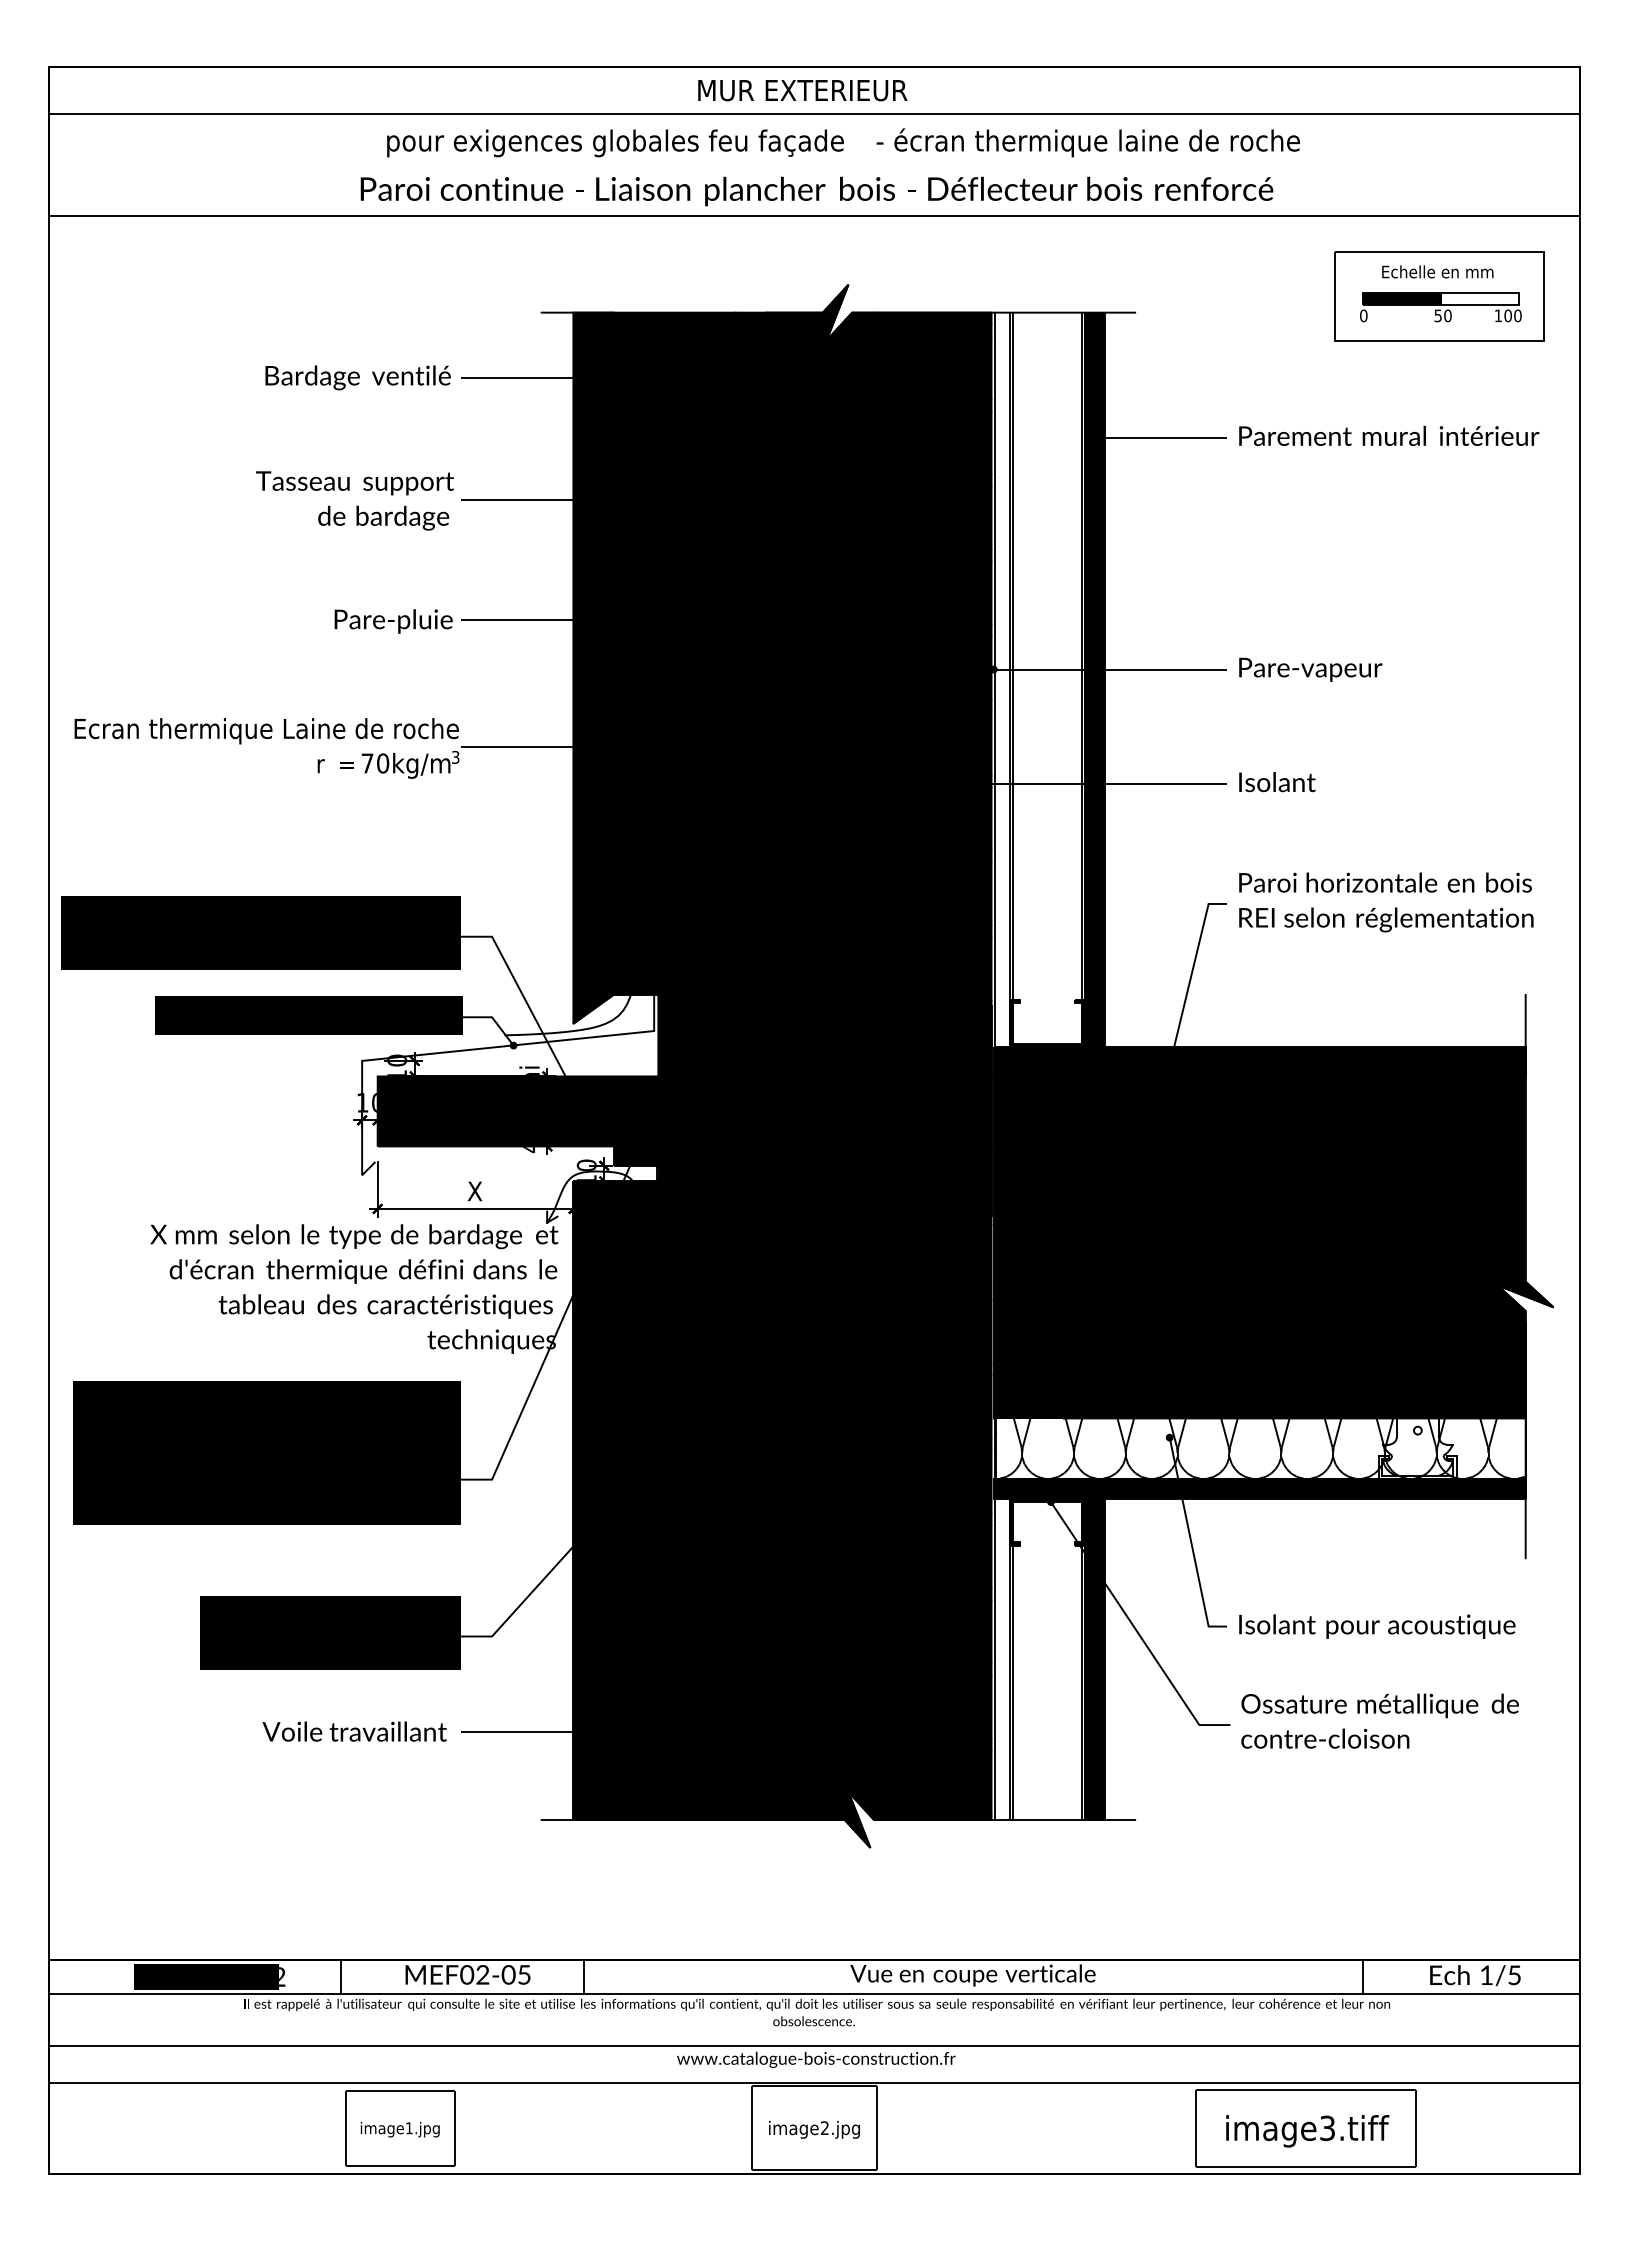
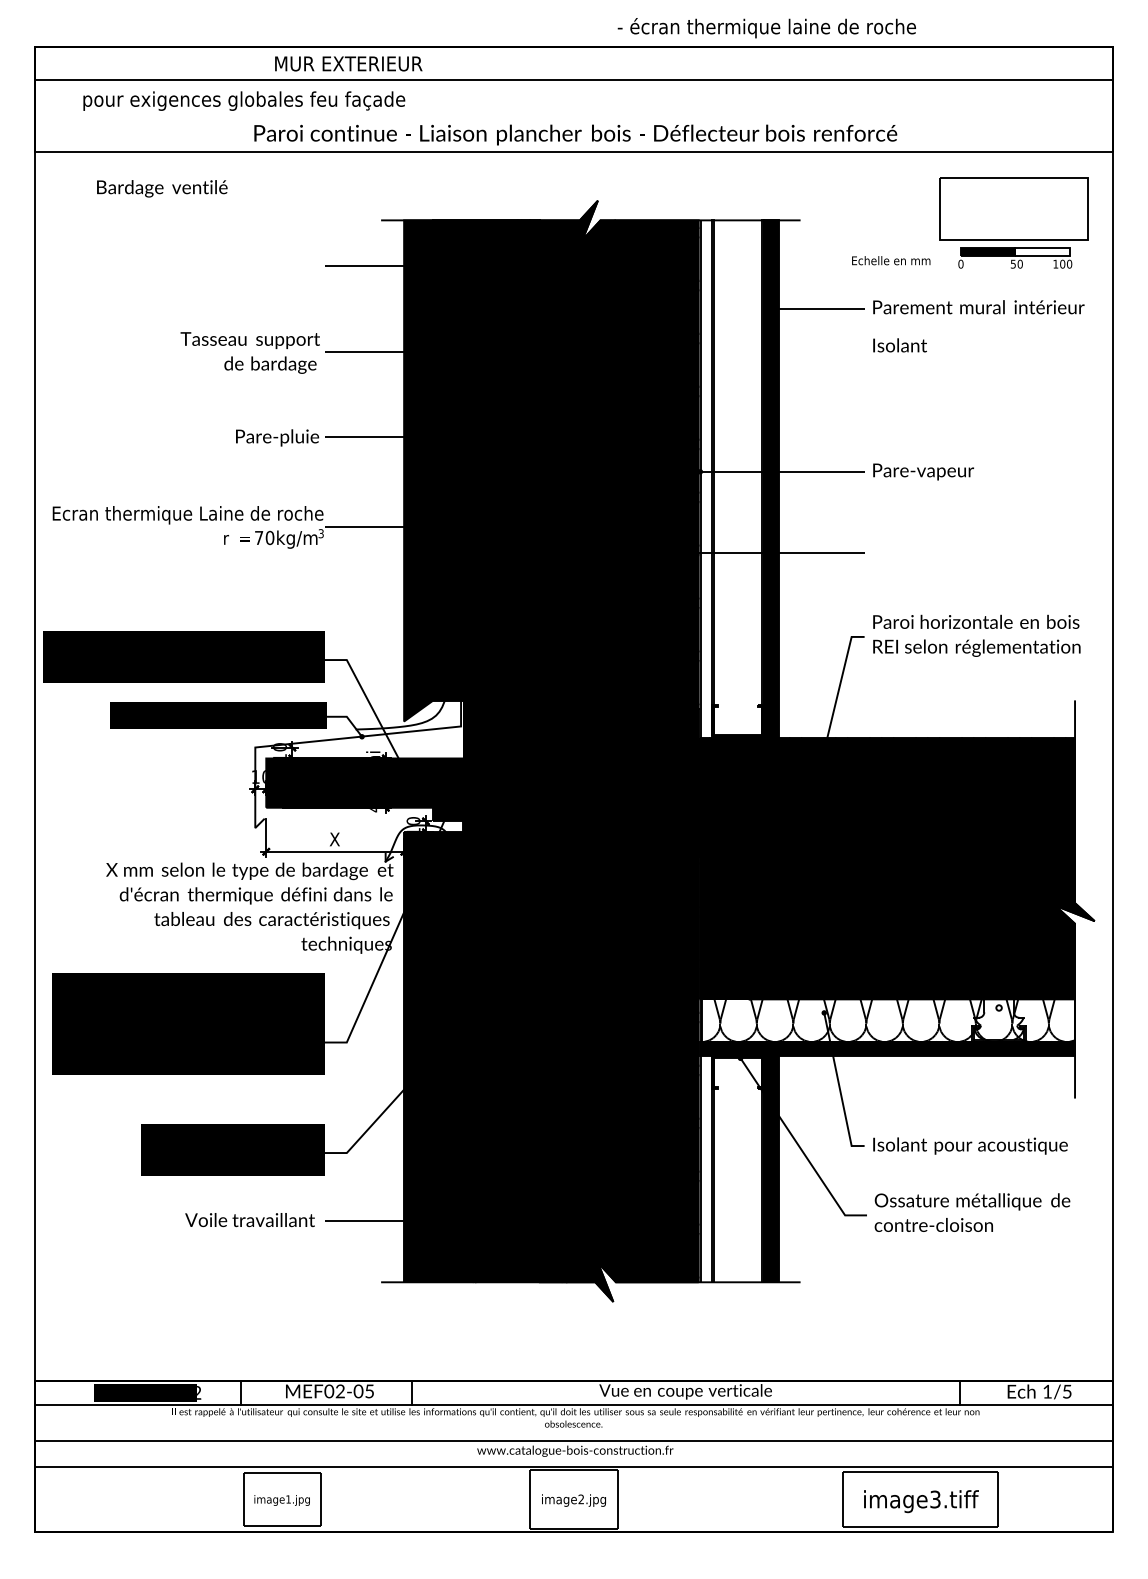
text: (802, 90) -> (348, 63), moved
text: (1087, 142) -> (766, 27), moved
text: (615, 143) -> (244, 101), moved
text: (1437, 271) -> (891, 260), moved
part: (1440, 307) -> (1015, 258), moved
text: (357, 377) -> (161, 188), moved
text: (1277, 782) -> (900, 345), moved

